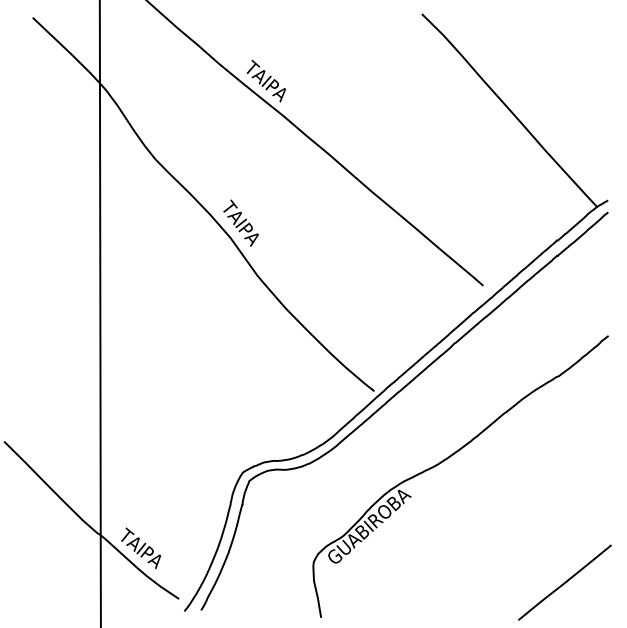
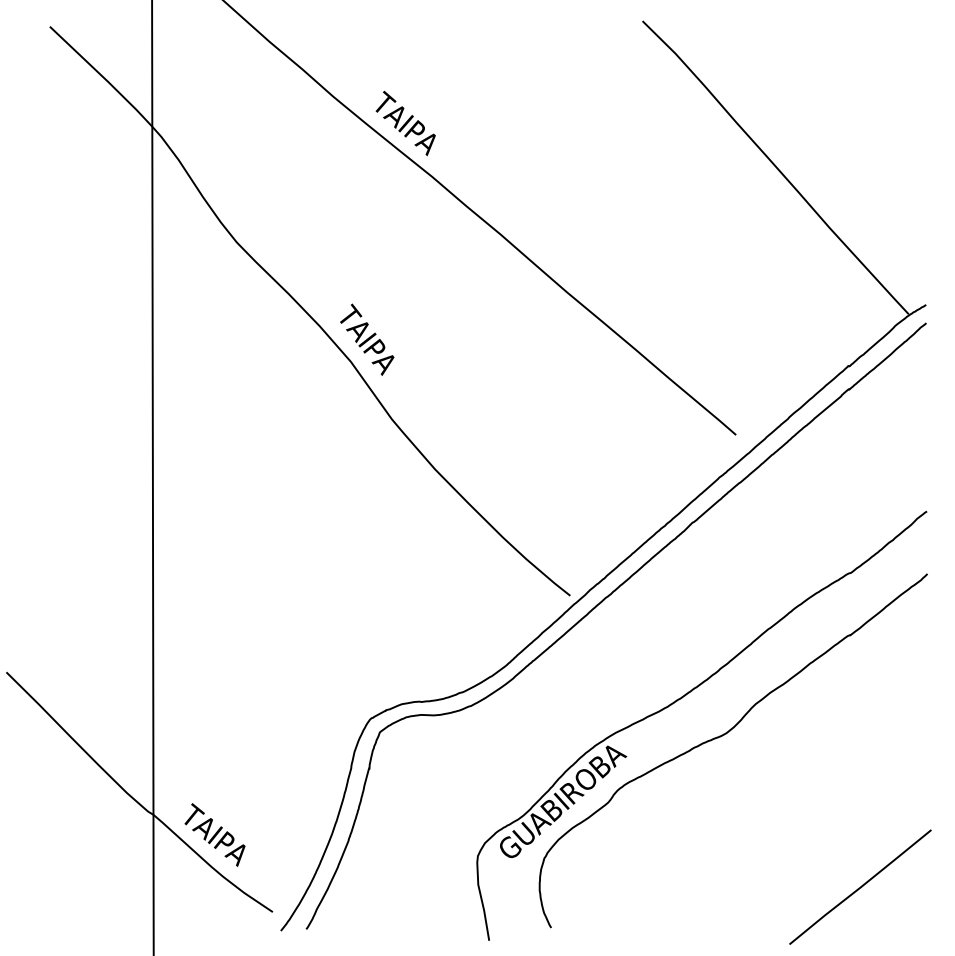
curve: (477, 482) -> (727, 734), added

